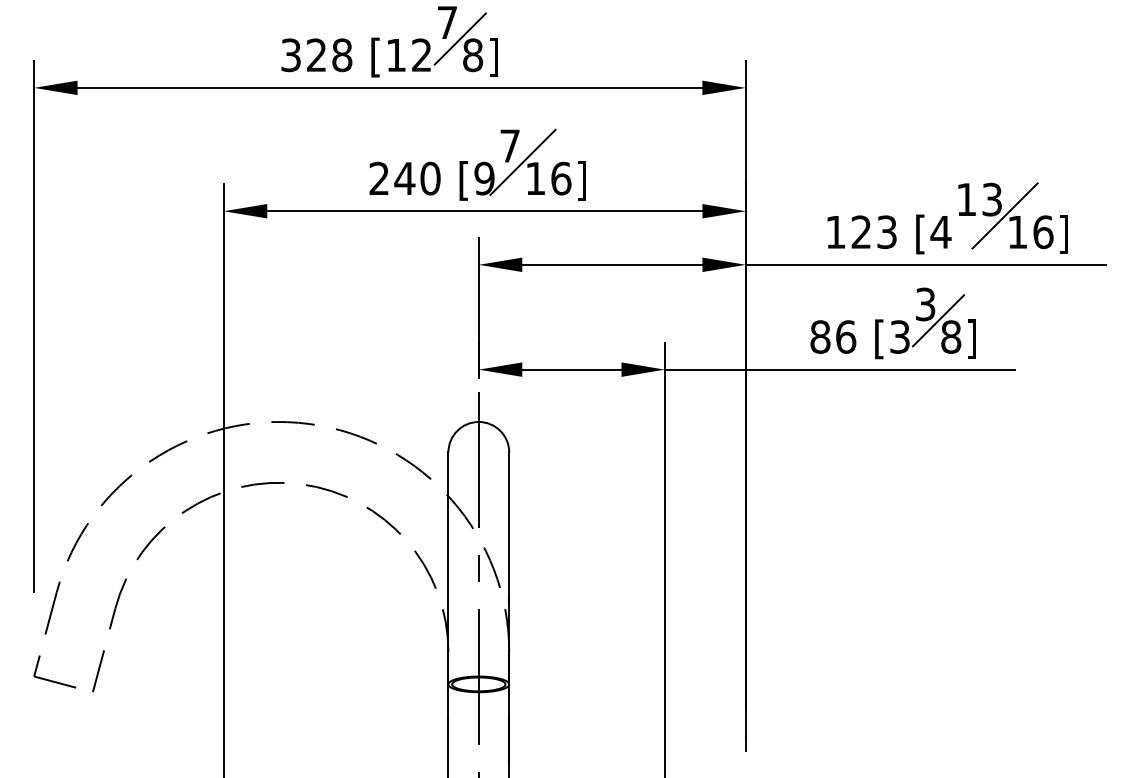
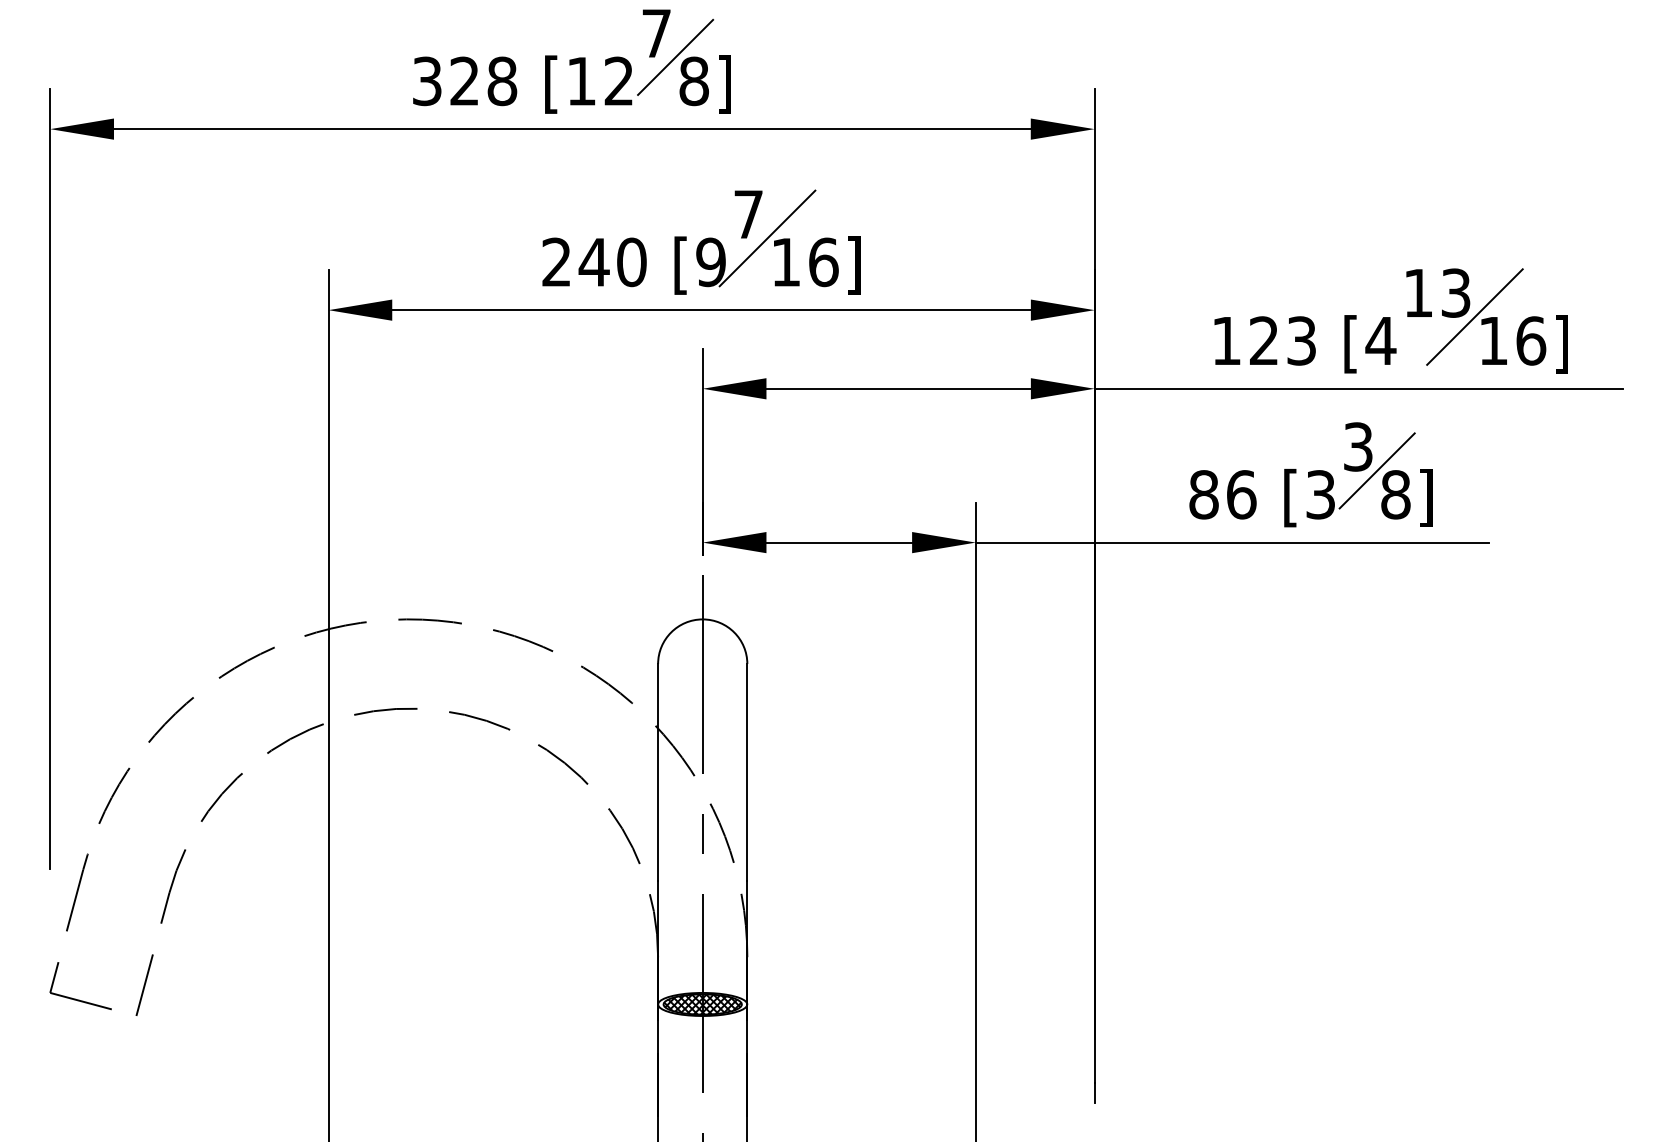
hatch: (478, 684) -> (702, 1004), added

